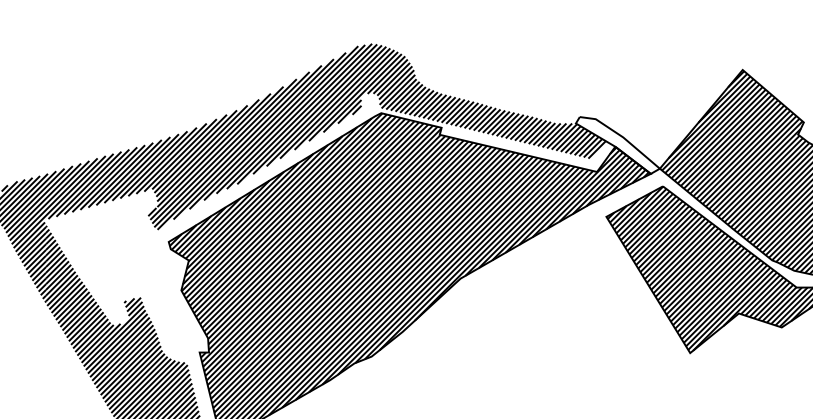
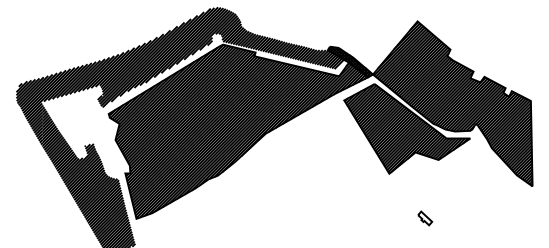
hatch: (618, 146) -> (350, 62), added

